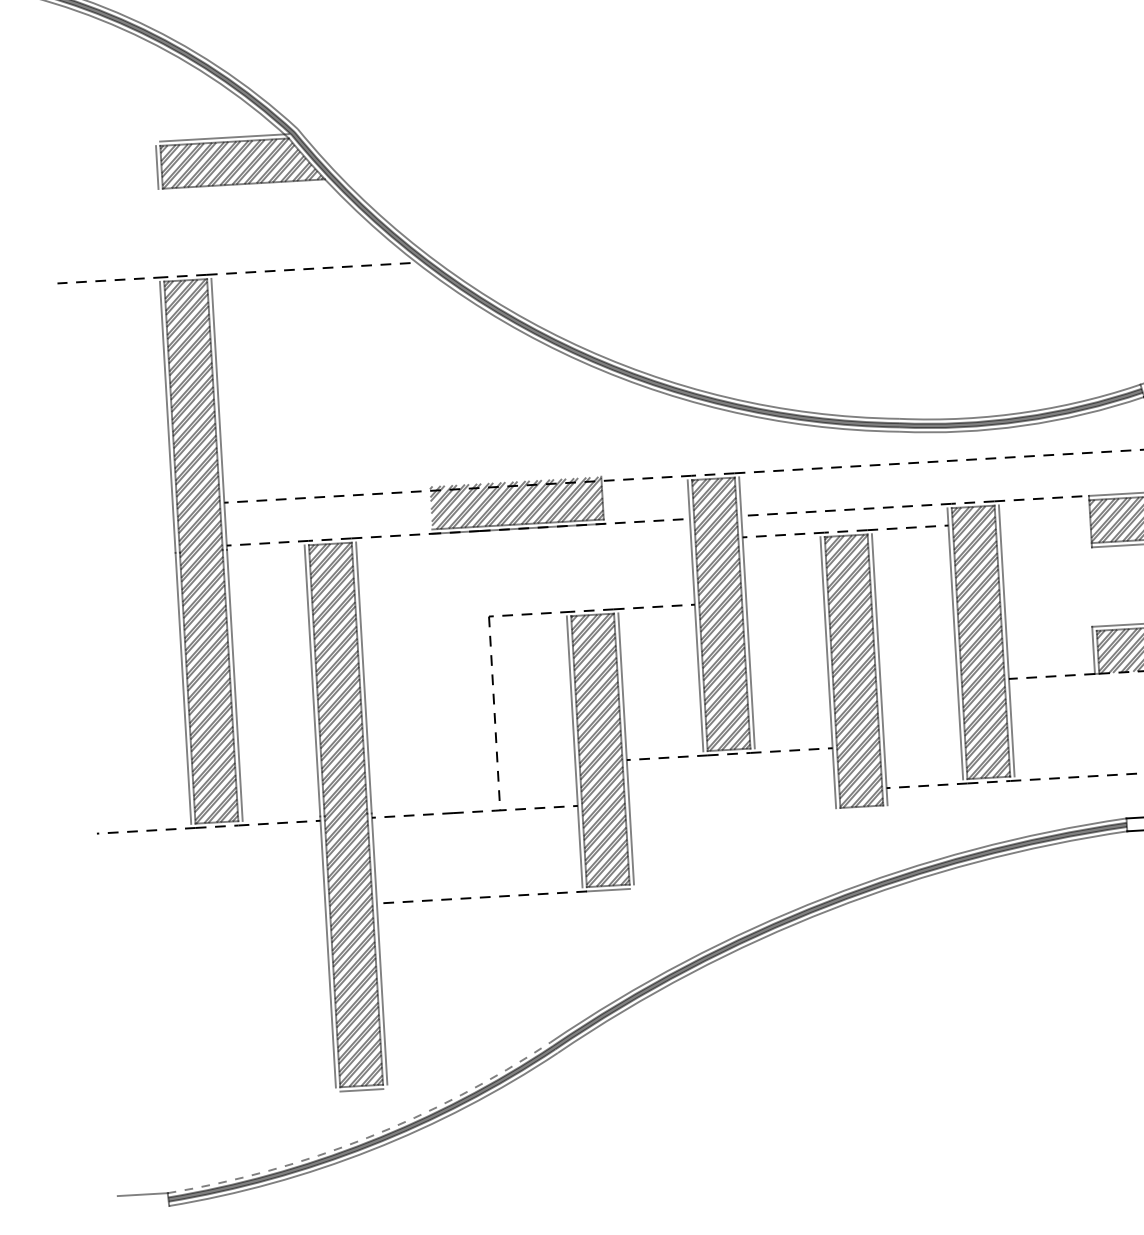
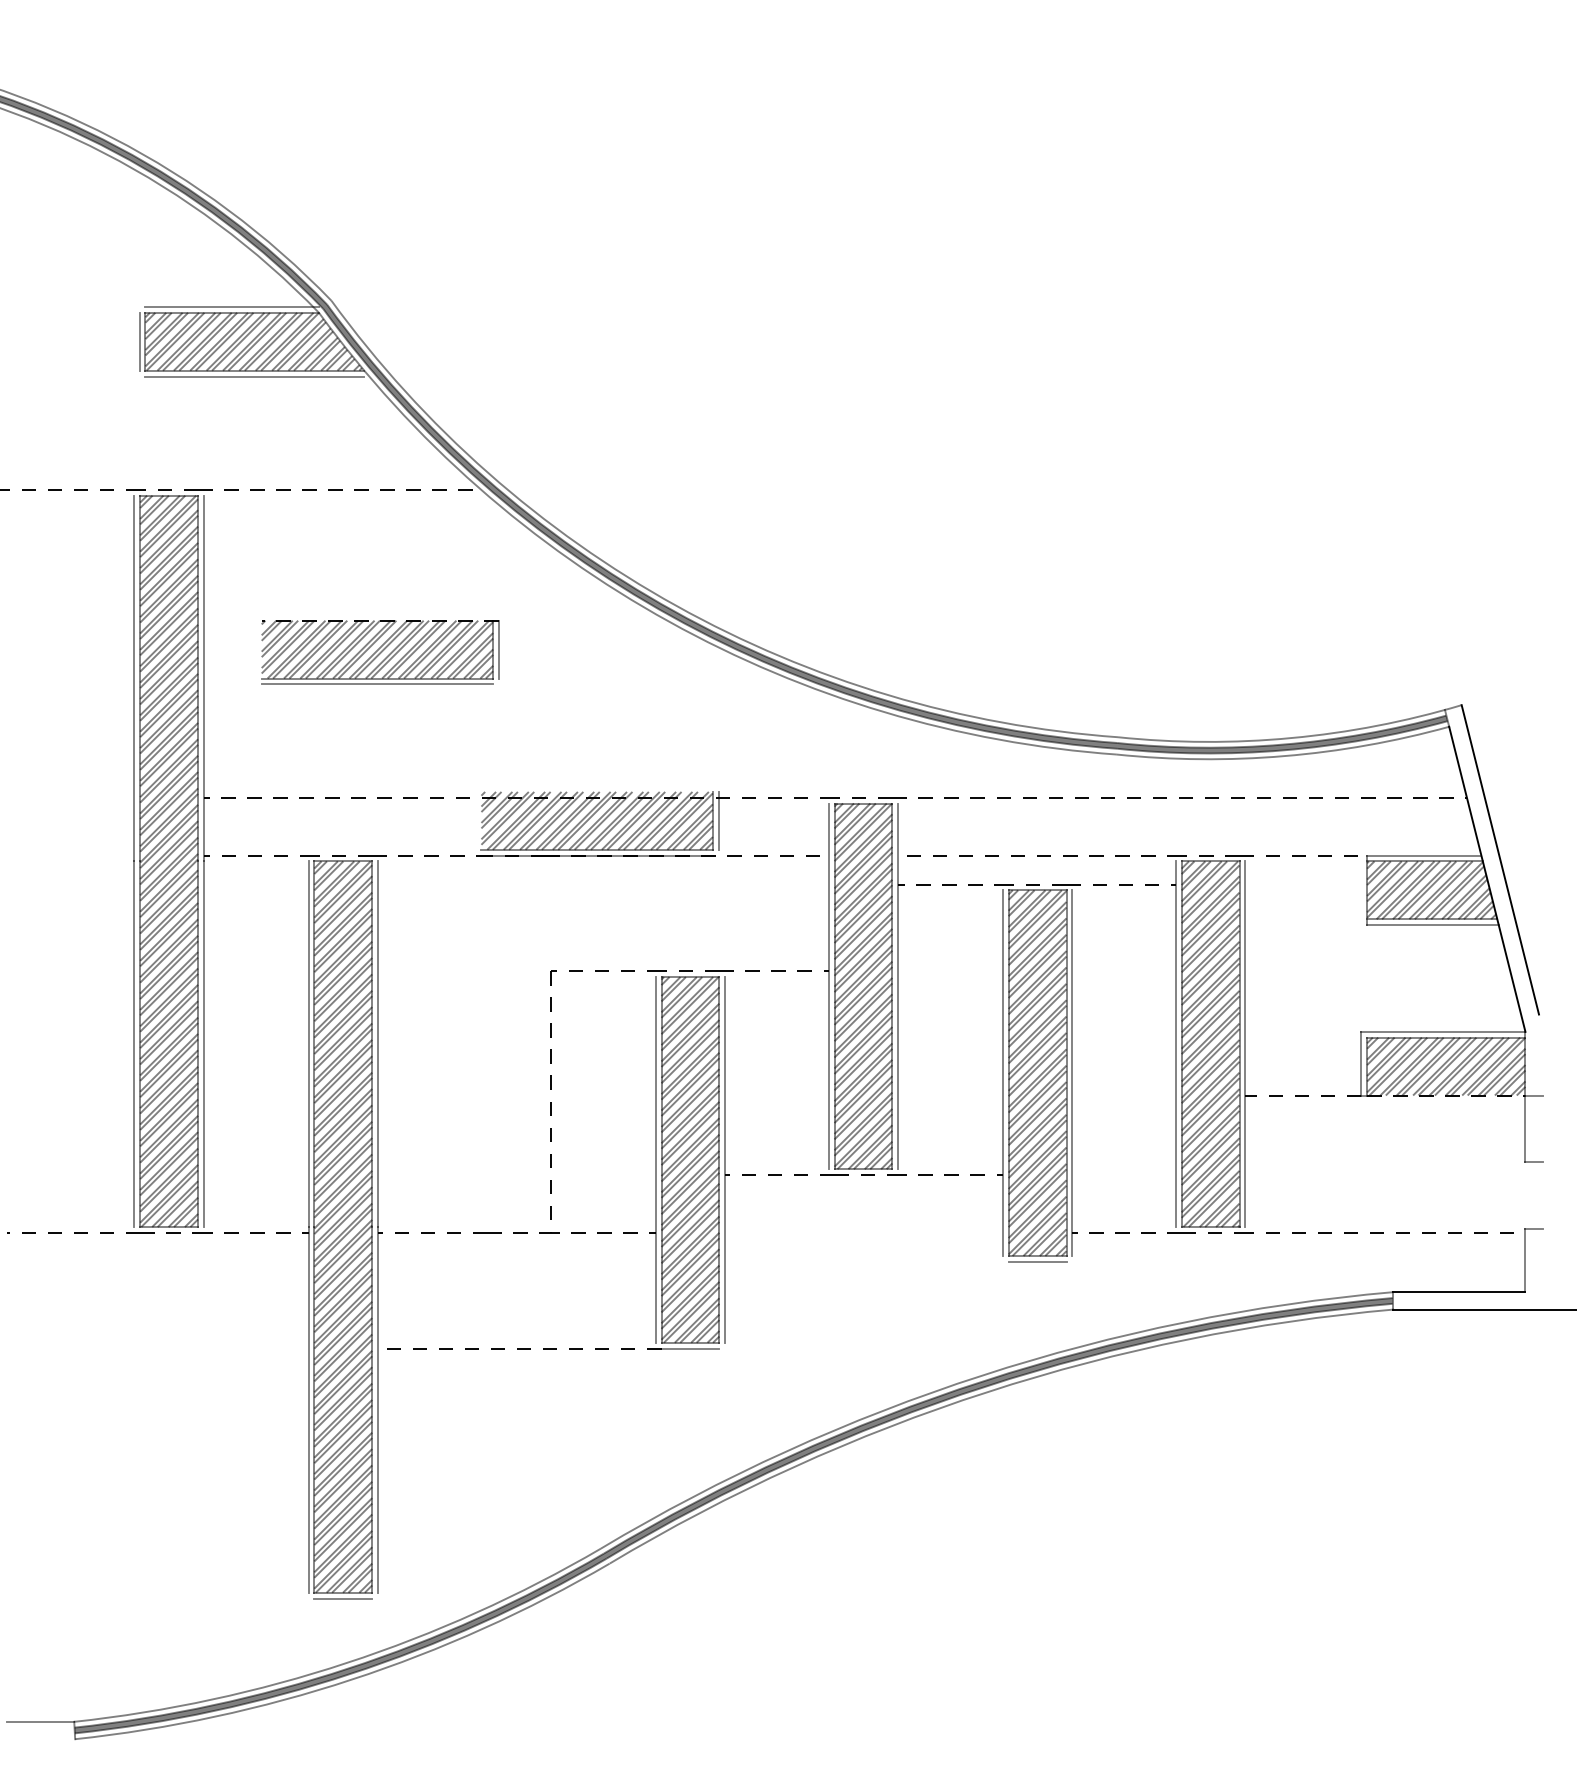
line: (243, 188) -> (254, 376), added
part: (349, 387) -> (380, 652), added
line: (606, 497) -> (718, 820), added
line: (862, 810) -> (1037, 1261), added
arc: (367, 1138) -> (346, 1663), dashed -> solid

